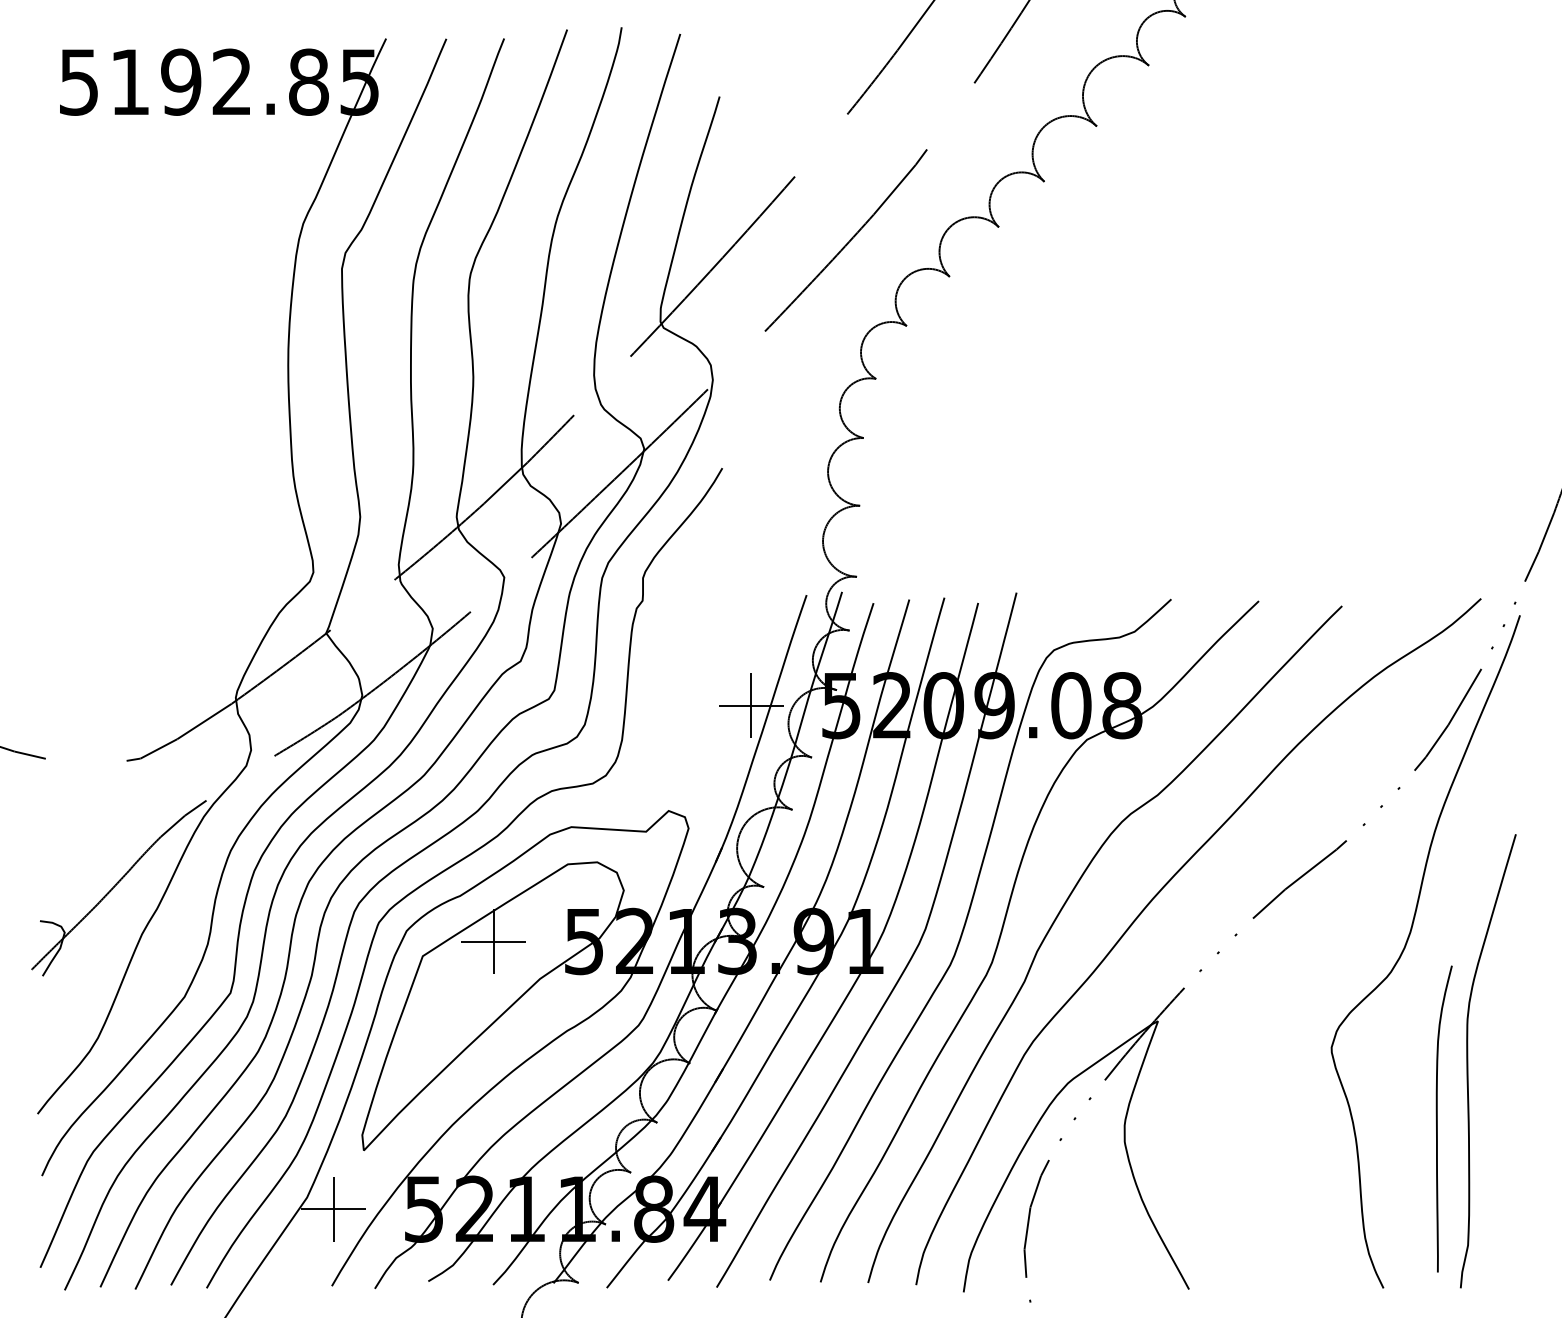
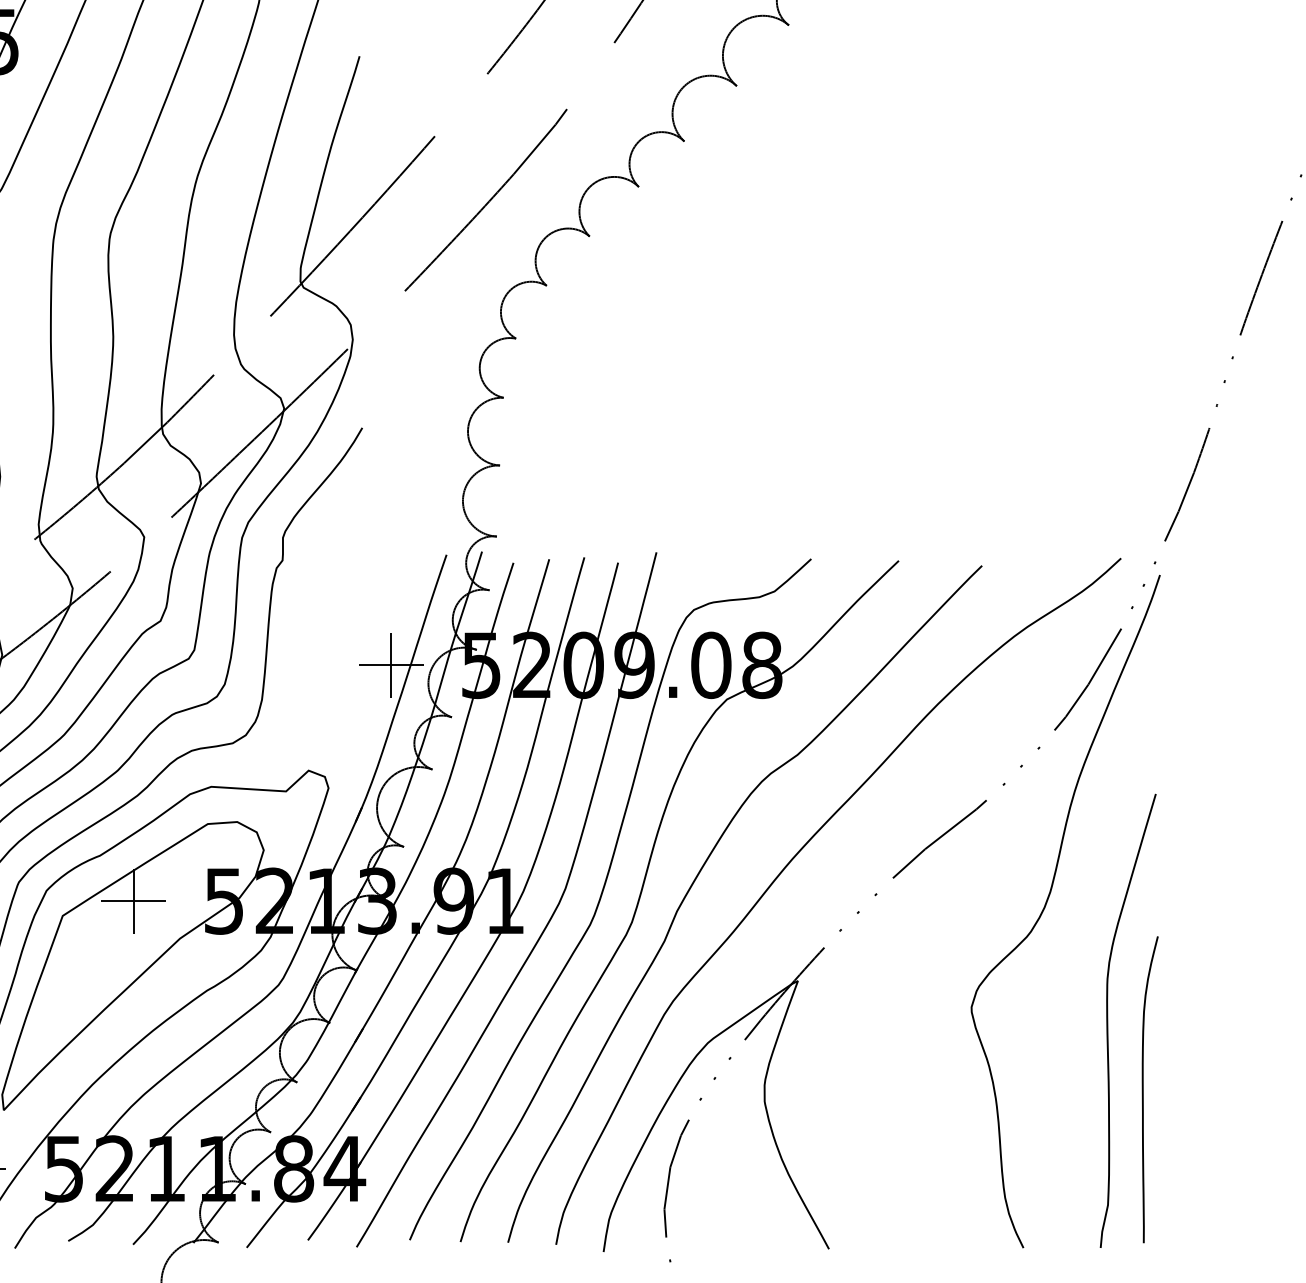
curve: (1437, 1118) -> (1143, 1089), moved

